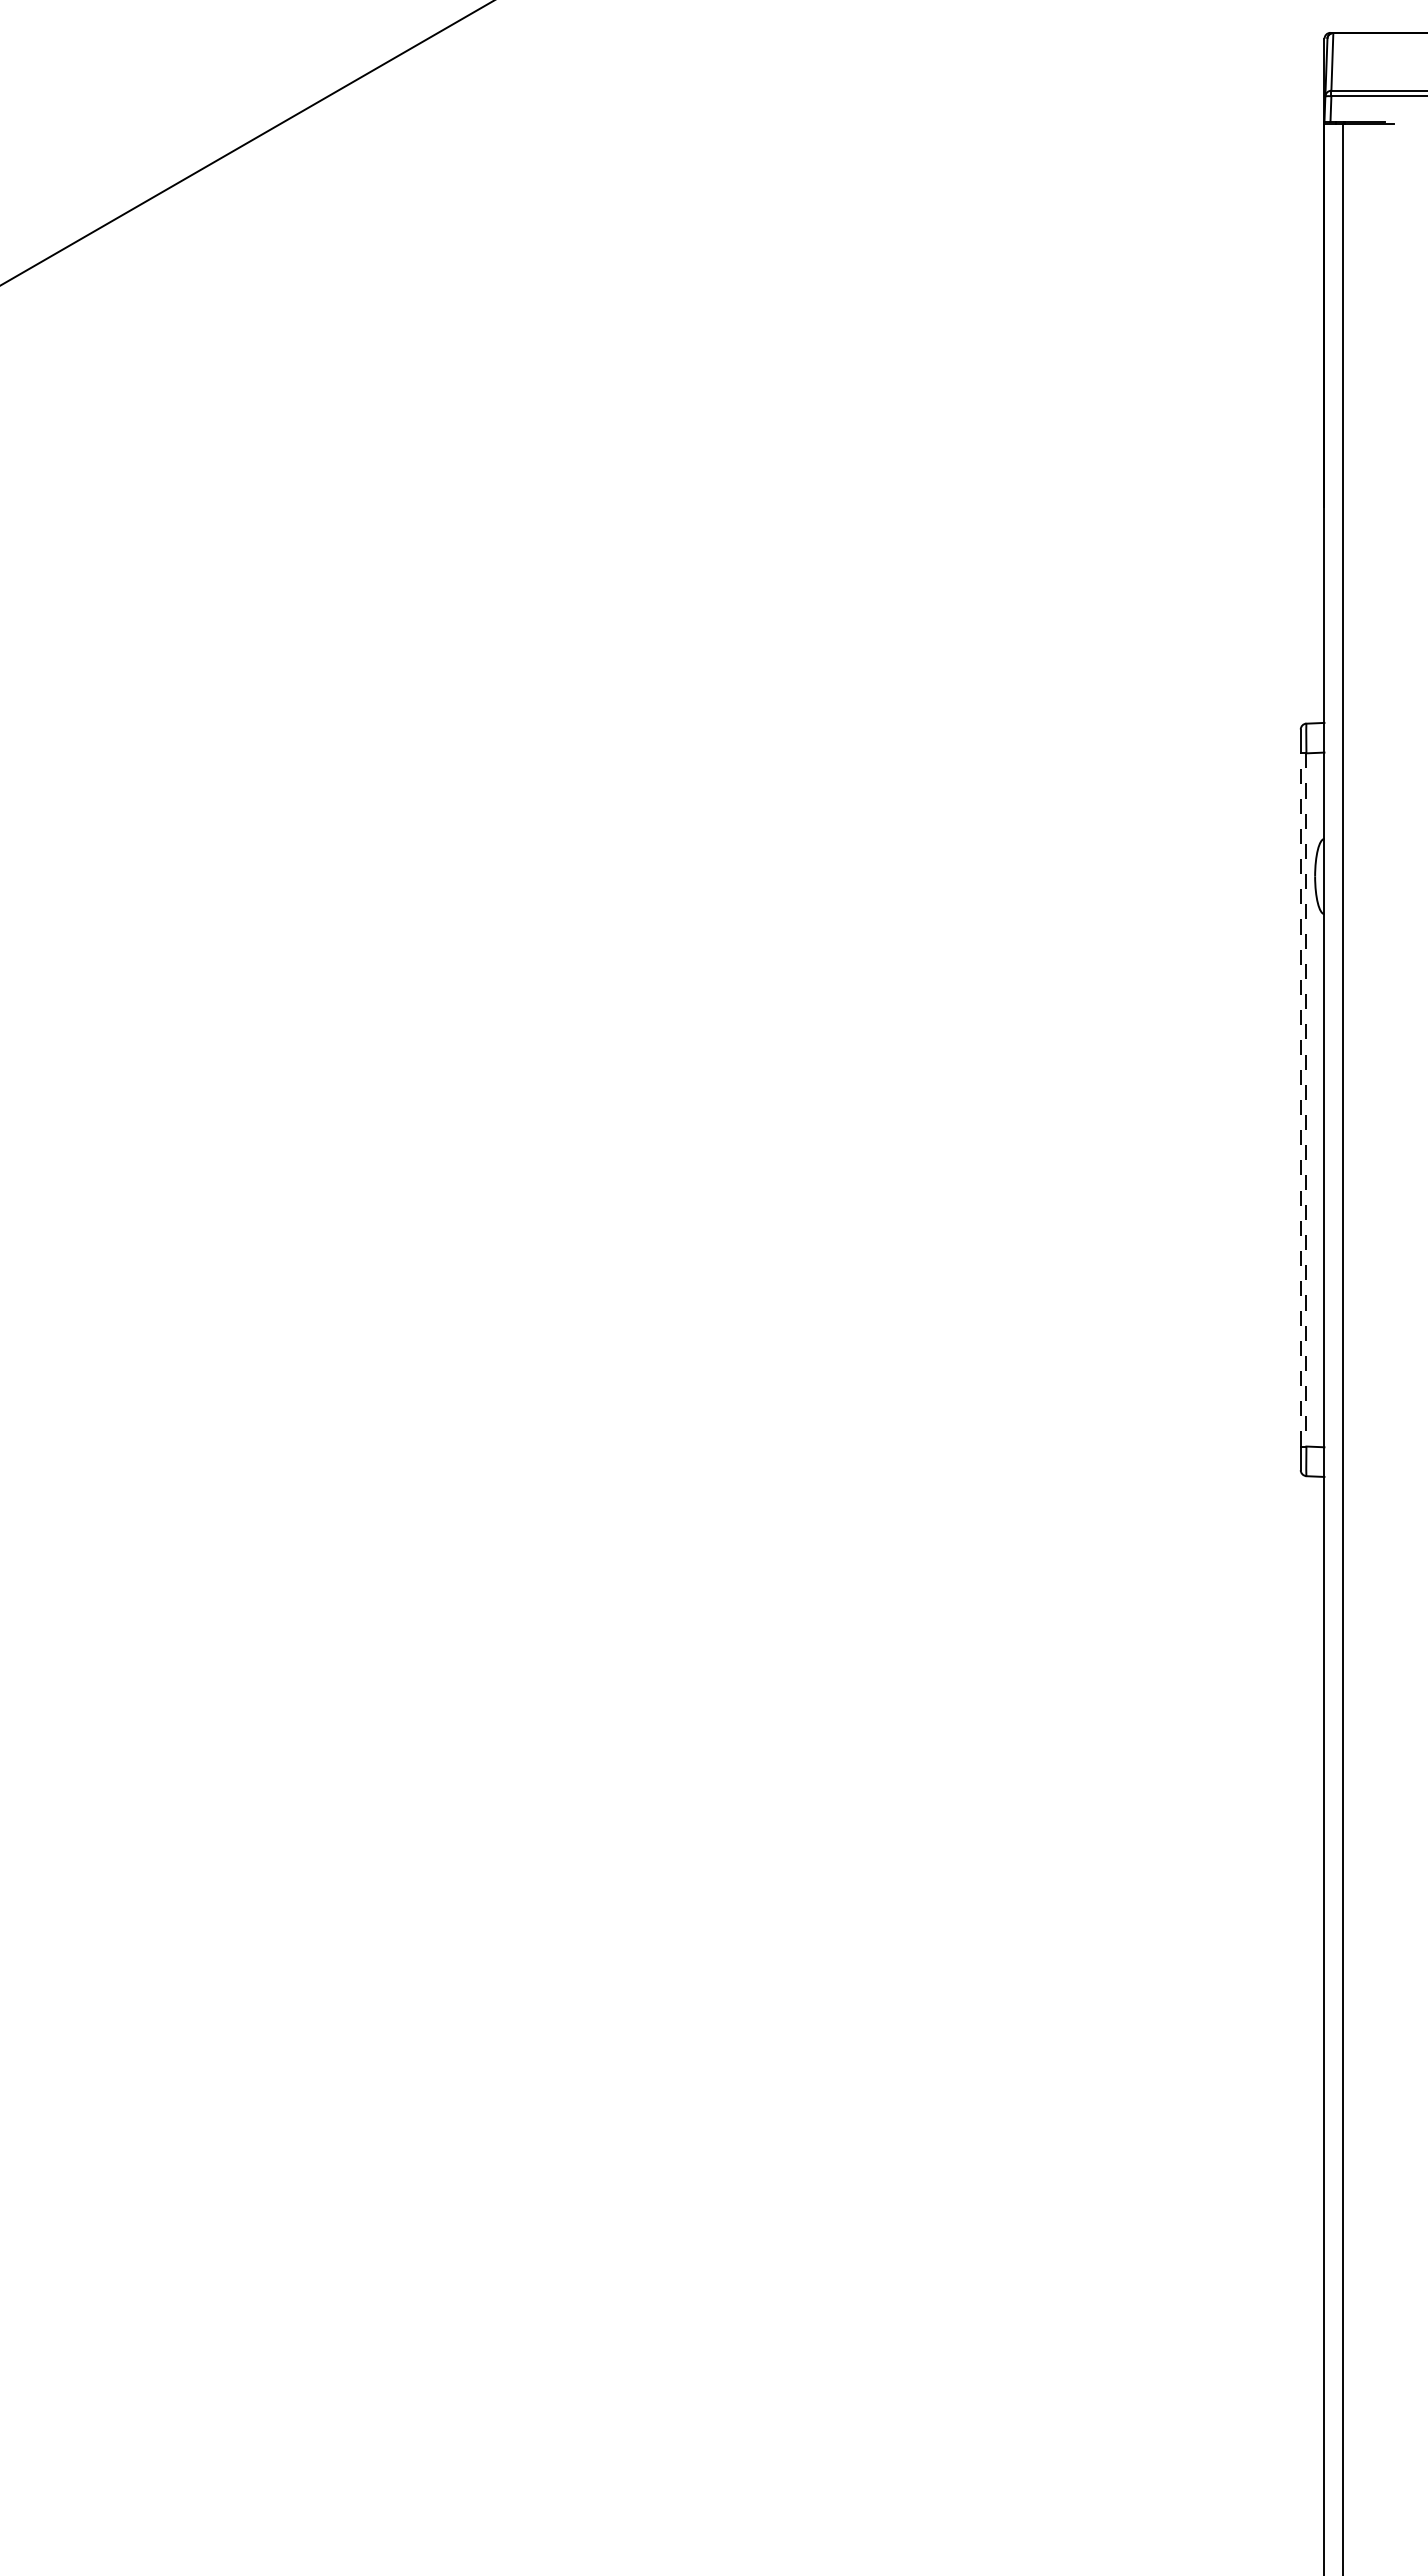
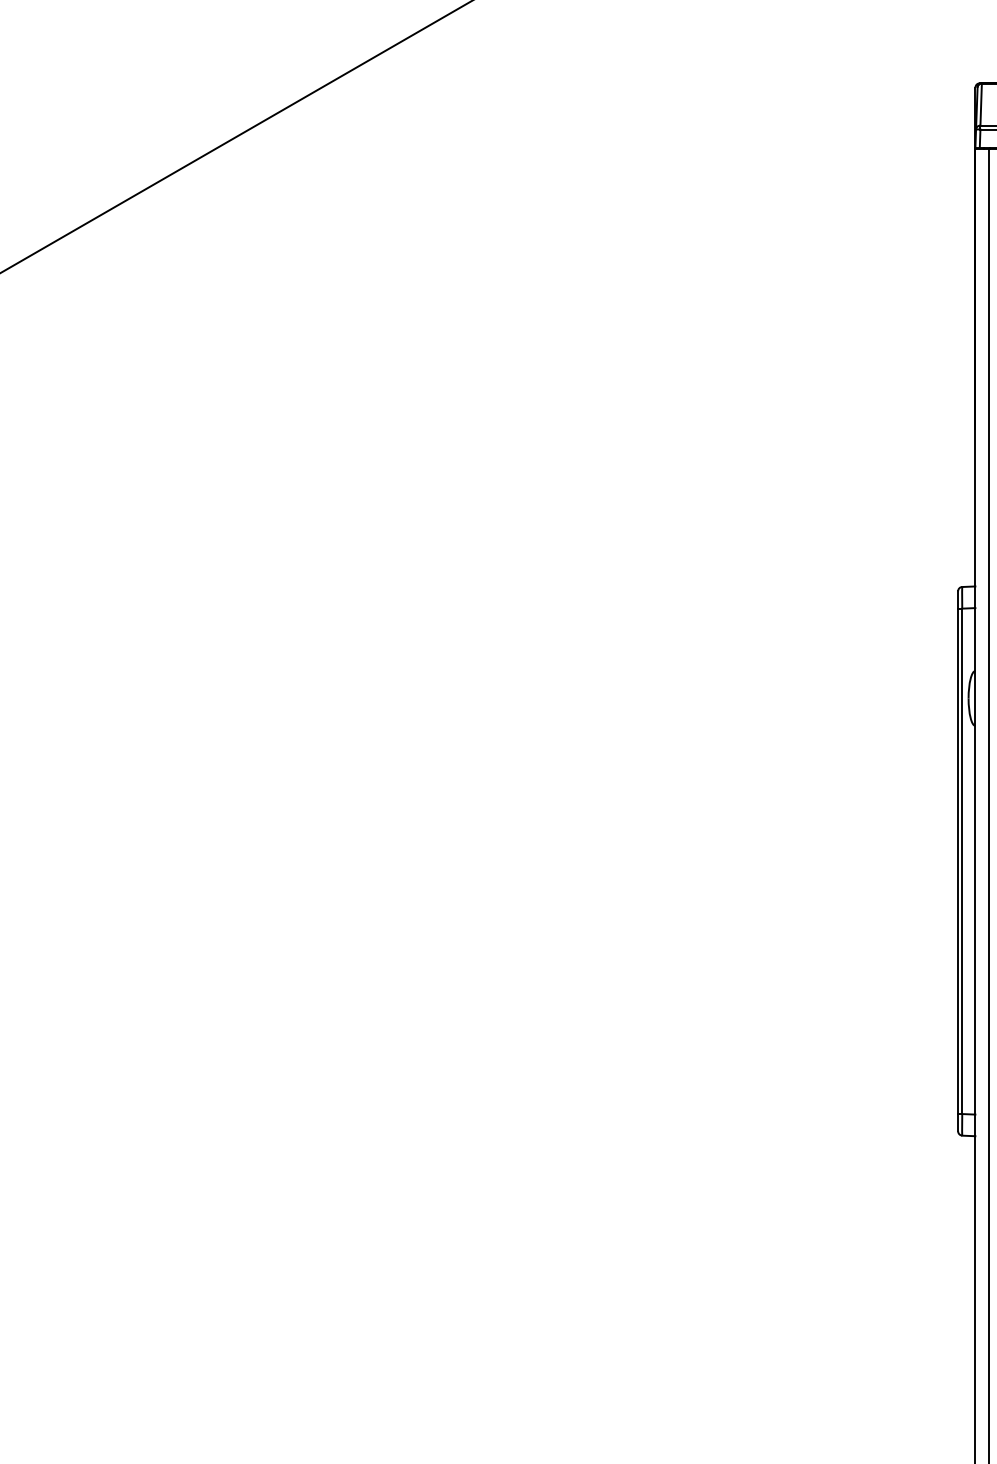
line: (1300, 1099) -> (957, 861), dashed -> solid
line: (1306, 1099) -> (962, 861), dashed -> solid

